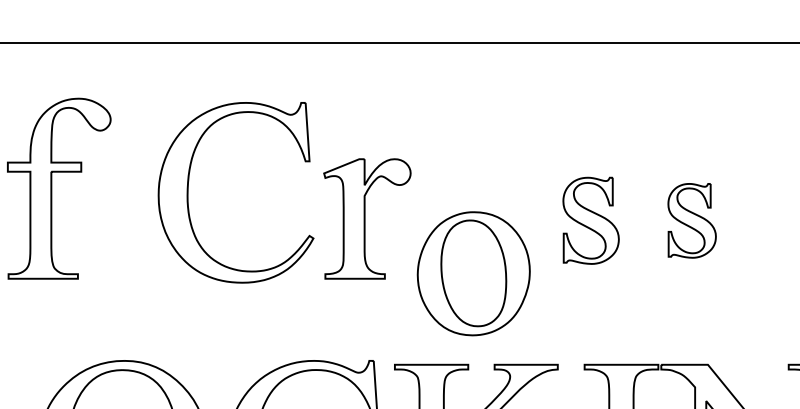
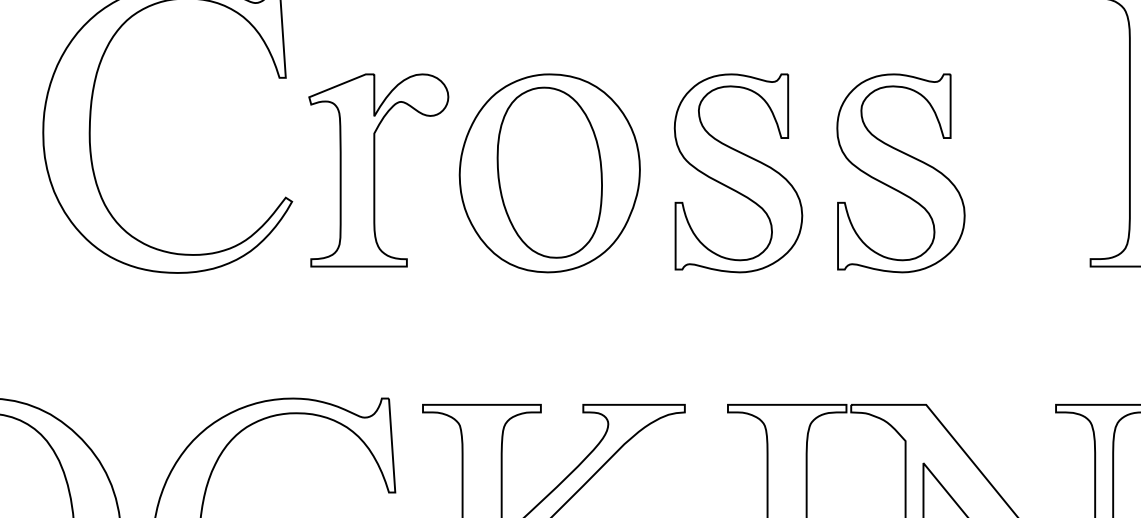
part: (590, 220) -> (737, 172), size x1.43
part: (691, 220) -> (899, 172), size x1.67
part: (473, 273) -> (549, 172), moved

